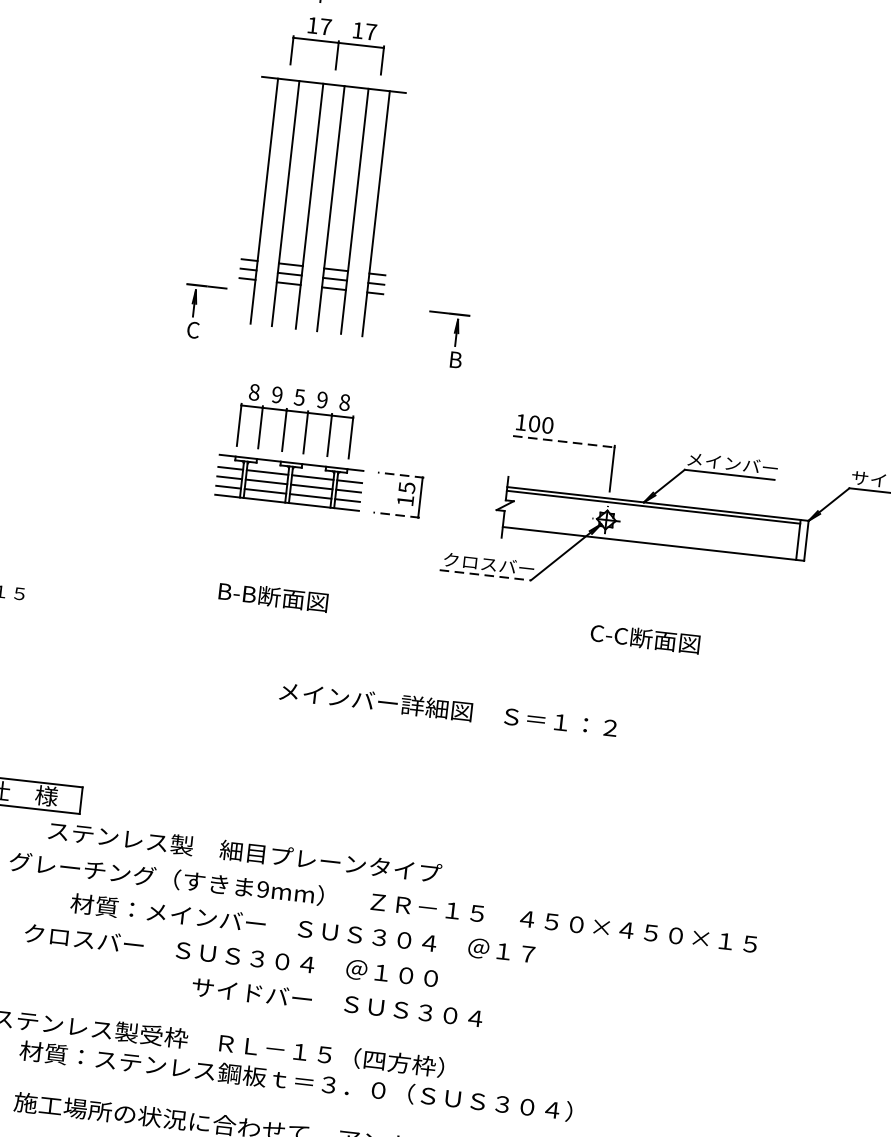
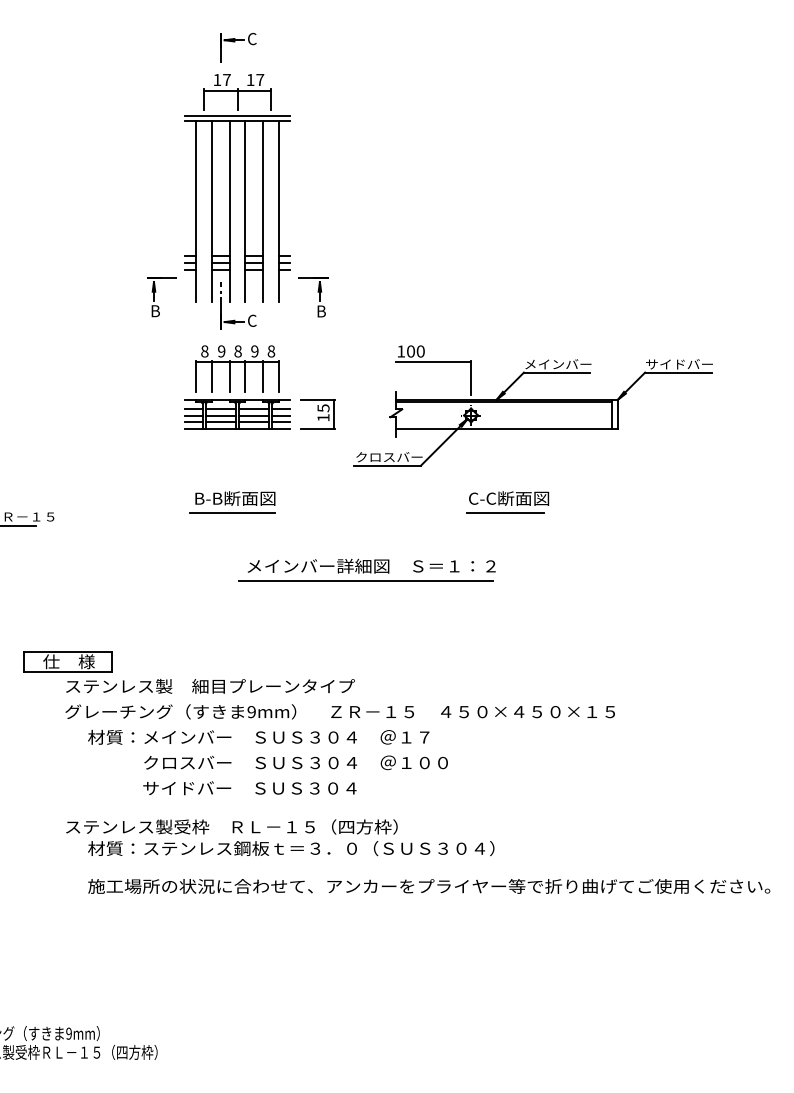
line: (334, 76) -> (237, 115), added
text: (193, 330) -> (155, 311), C -> B
part: (446, 339) -> (313, 297), moved
part: (299, 353) -> (234, 319), added
text: (298, 397) -> (237, 351), 5 -> 8
line: (564, 442) -> (434, 362), dashed -> solid
line: (400, 474) -> (317, 399), dashed -> solid
line: (395, 515) -> (317, 429), dashed -> solid
line: (485, 575) -> (387, 465), dashed -> solid
line: (267, 615) -> (232, 512), added
line: (638, 657) -> (505, 512), added
line: (437, 728) -> (365, 580), added
text: (245, 852) -> (210, 686), moved
text: (302, 927) -> (258, 736), moved
text: (230, 955) -> (295, 762), moved
text: (336, 1002) -> (249, 788), moved

